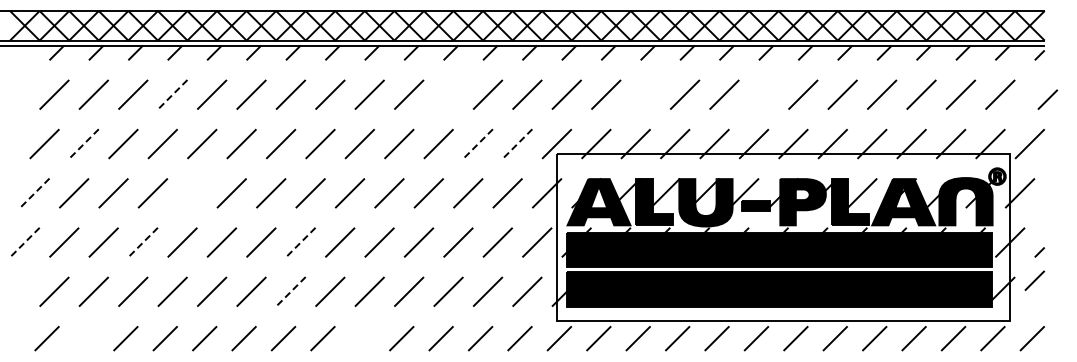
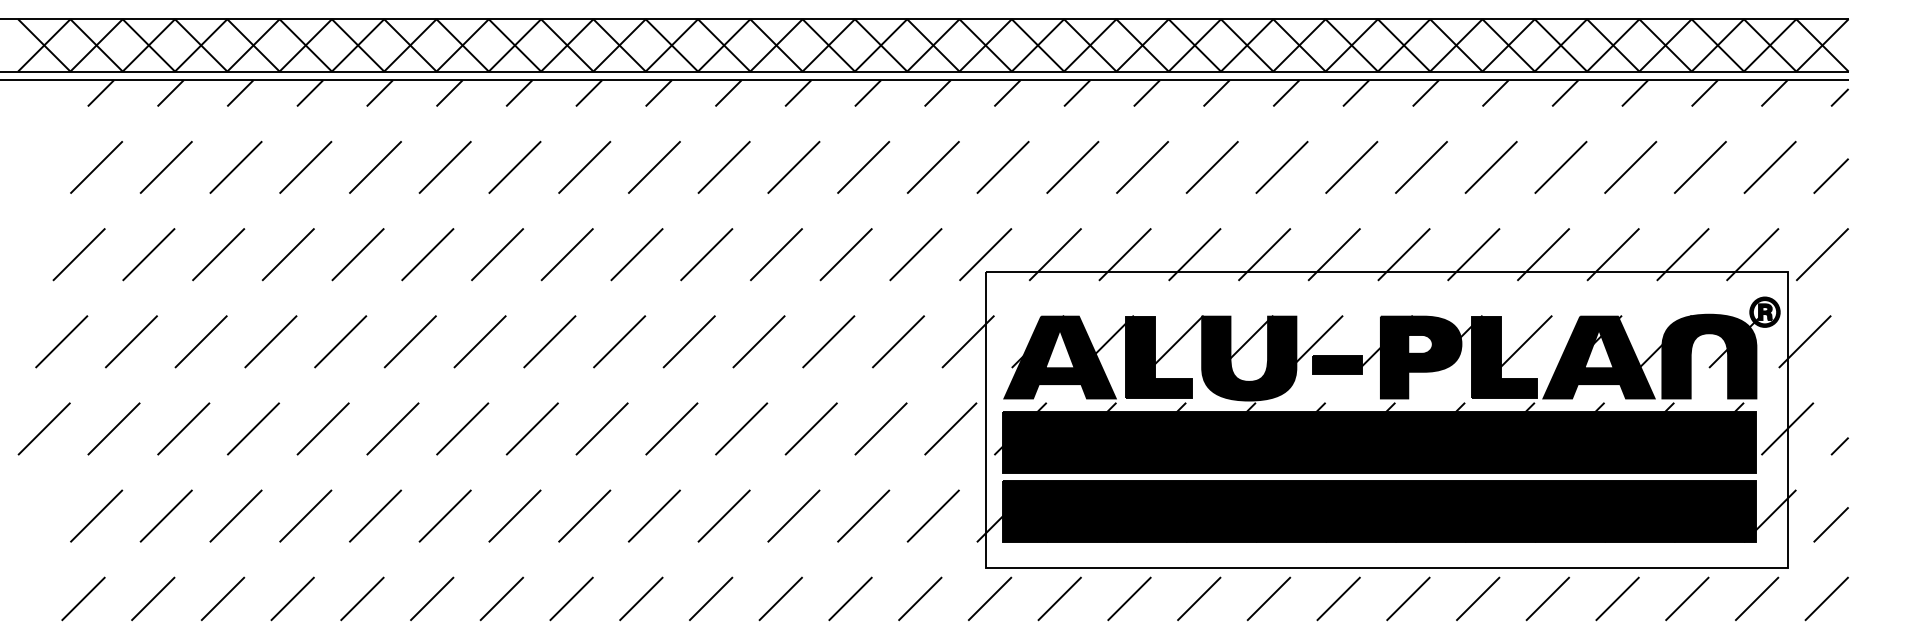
line: (172, 94) -> (305, 166), dashed -> solid
line: (448, 94) -> (793, 166), added
line: (645, 94) -> (1142, 166), added
line: (763, 94) -> (1351, 166), added
line: (1047, 99) -> (1830, 175), moved
line: (84, 144) -> (149, 255), dashed -> solid
line: (478, 144) -> (846, 255), dashed -> solid
line: (517, 144) -> (915, 255), dashed -> solid
line: (34, 193) -> (61, 342), dashed -> solid
line: (192, 193) -> (340, 342), added
line: (24, 242) -> (43, 428), dashed -> solid
line: (143, 242) -> (254, 428), dashed -> solid
line: (300, 242) -> (531, 428), dashed -> solid
line: (1034, 280) -> (1830, 524), moved
line: (290, 291) -> (514, 515), dashed -> solid
line: (86, 338) -> (153, 598), added
line: (361, 338) -> (639, 598), added

